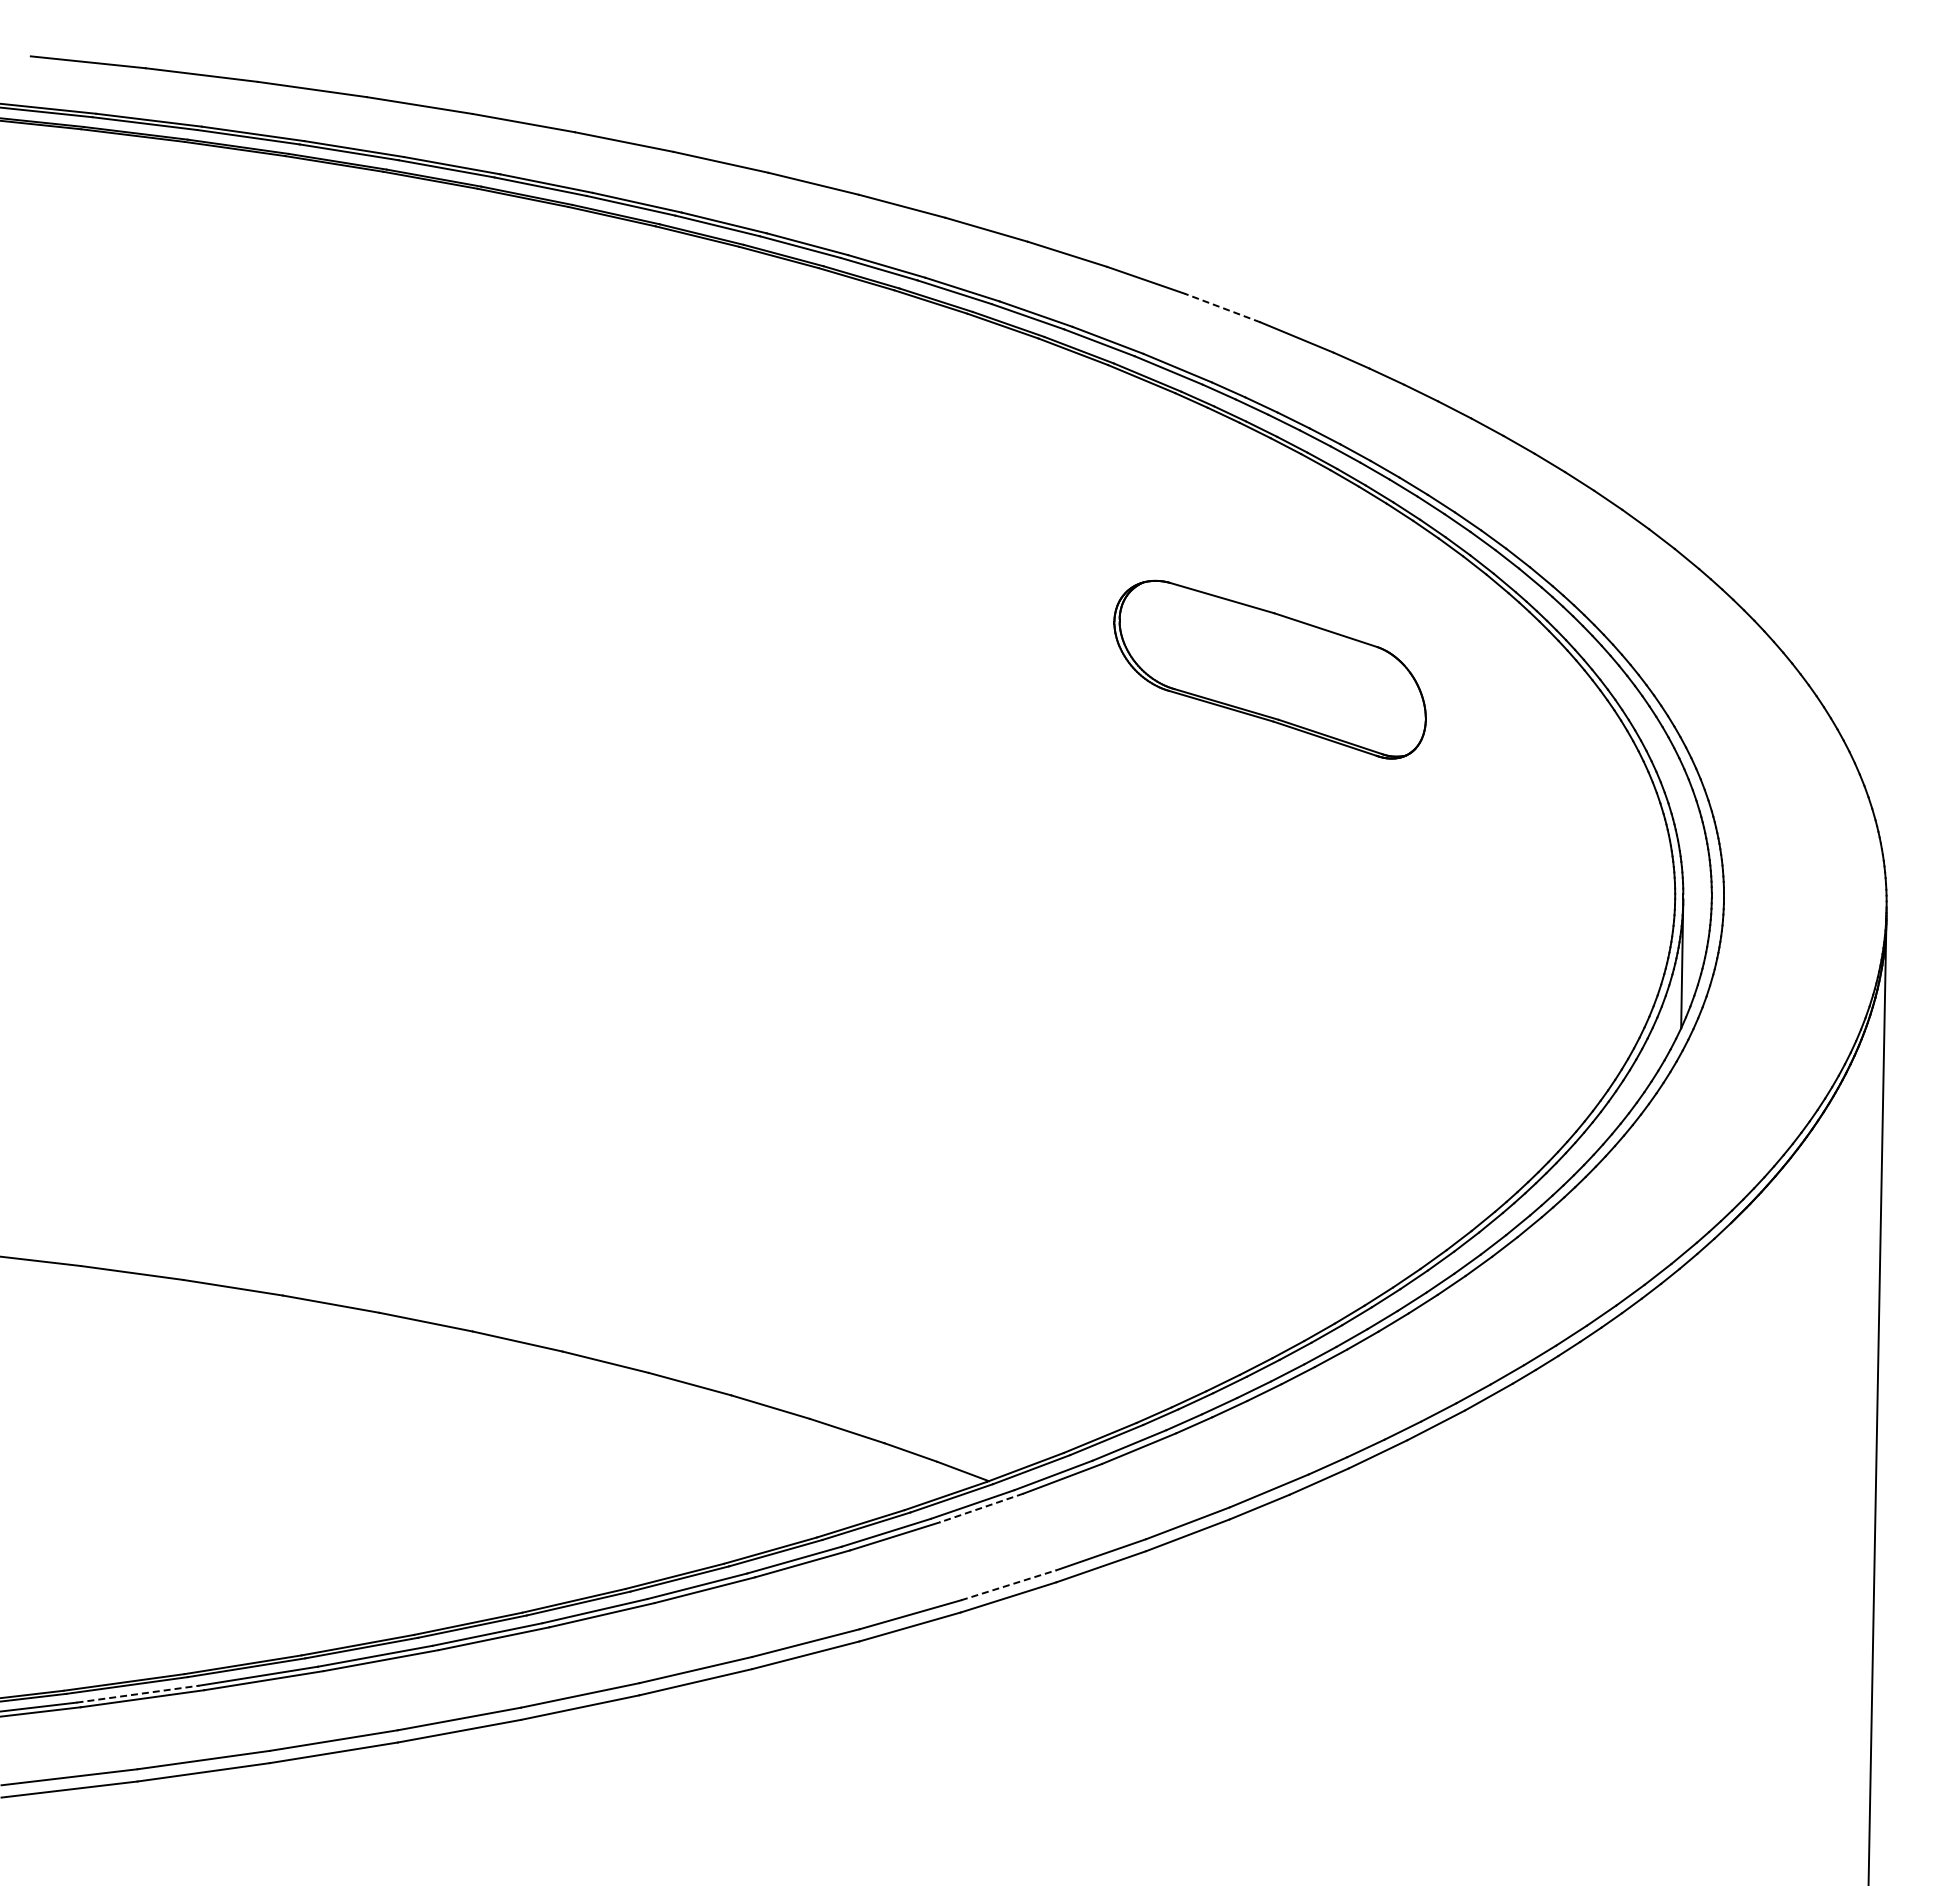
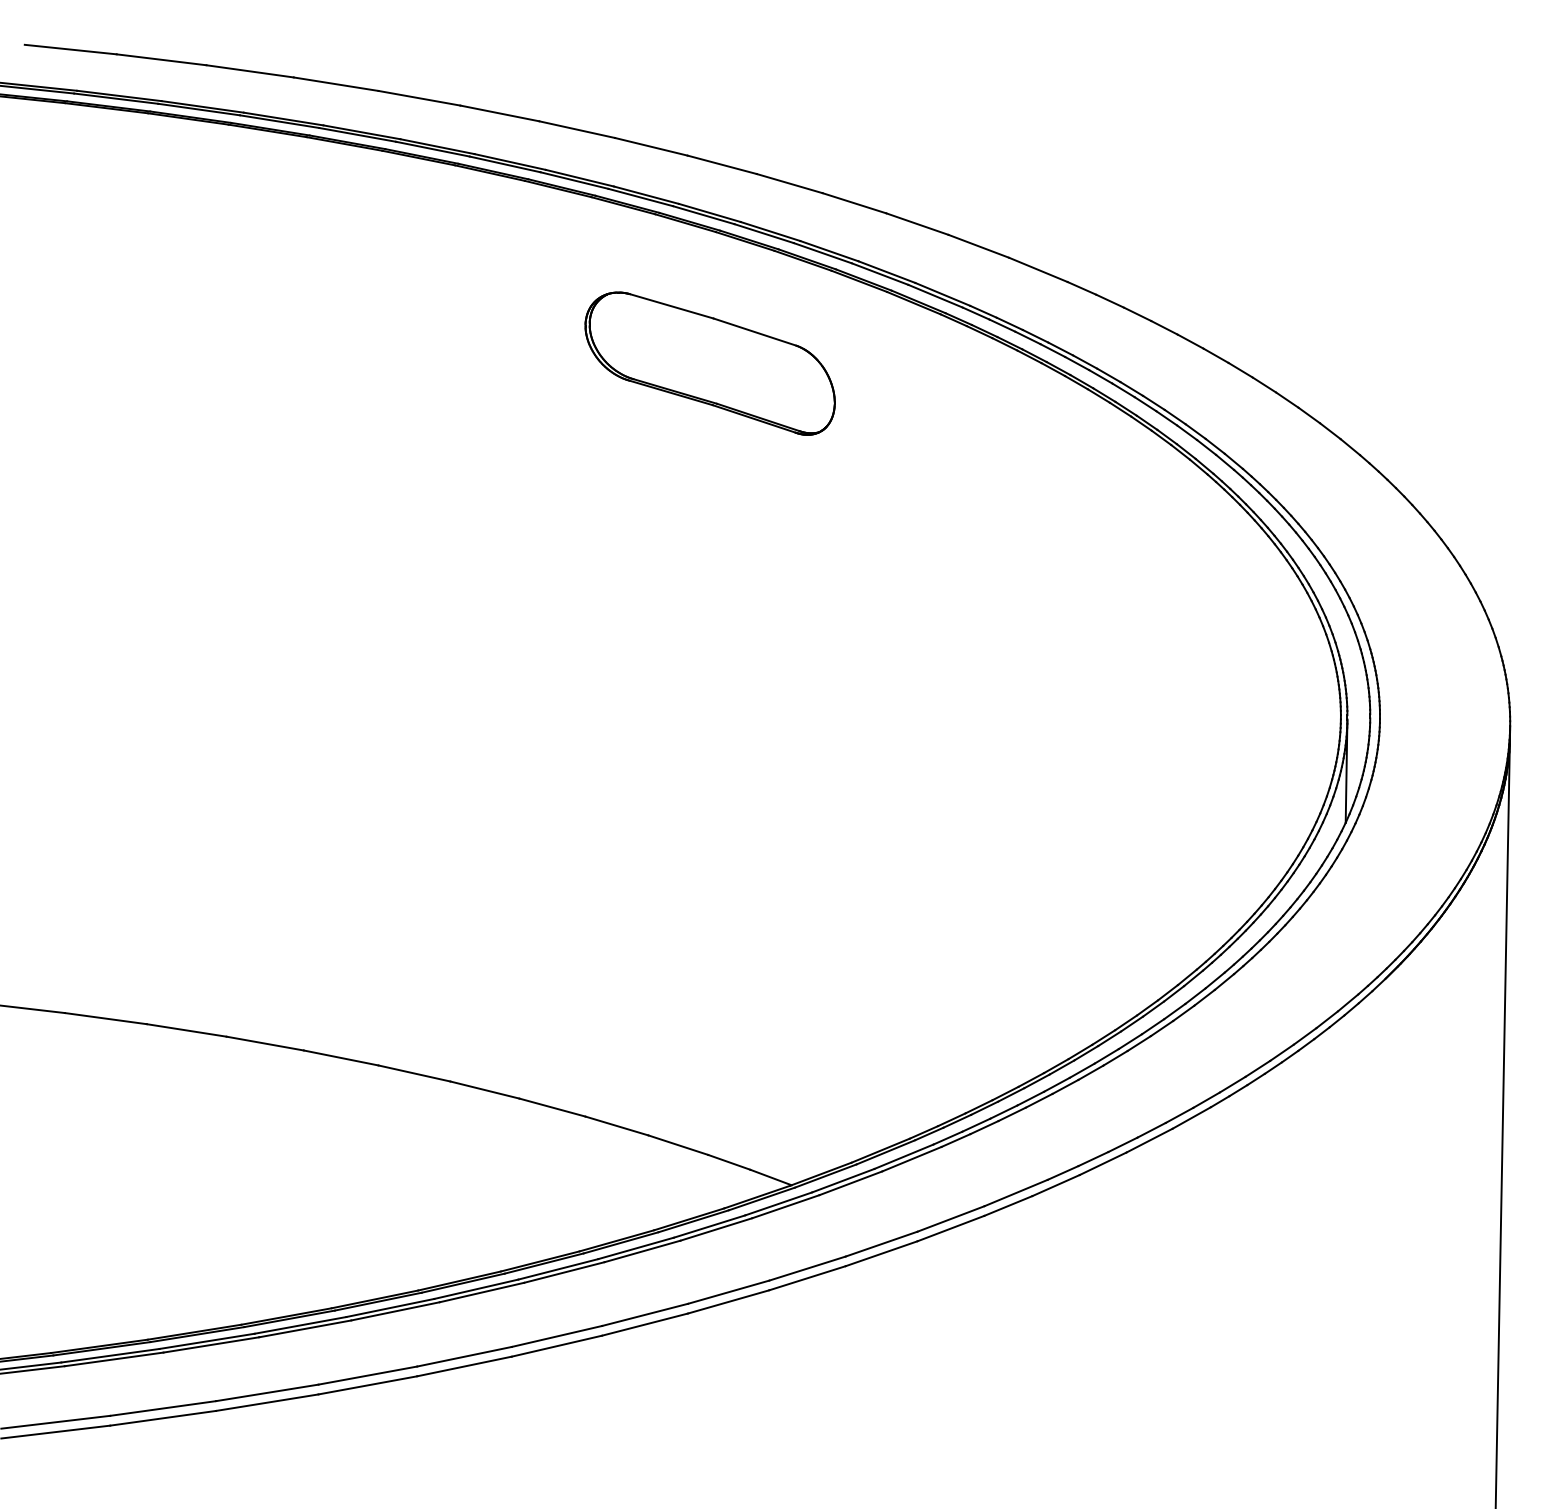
line: (1222, 307) -> (978, 245), dashed -> solid
part: (1269, 669) -> (709, 363), moved
line: (981, 1508) -> (785, 1207), dashed -> solid
line: (1009, 1585) -> (808, 1268), dashed -> solid
line: (137, 1694) -> (110, 1356), dashed -> solid

